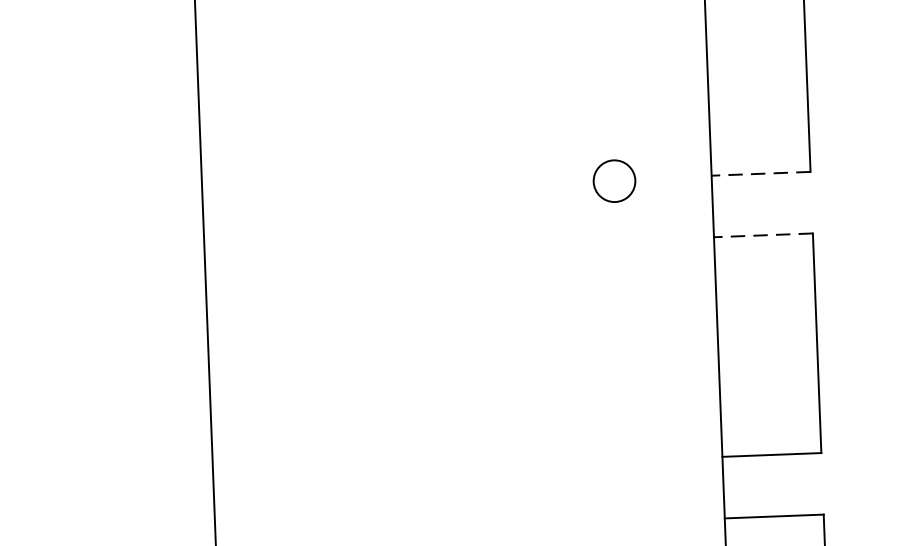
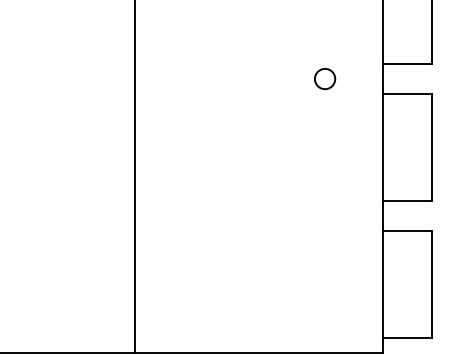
line: (761, 174) -> (407, 64), dashed -> solid
circle: (615, 180) -> (325, 78), moved
line: (763, 236) -> (407, 94), dashed -> solid

